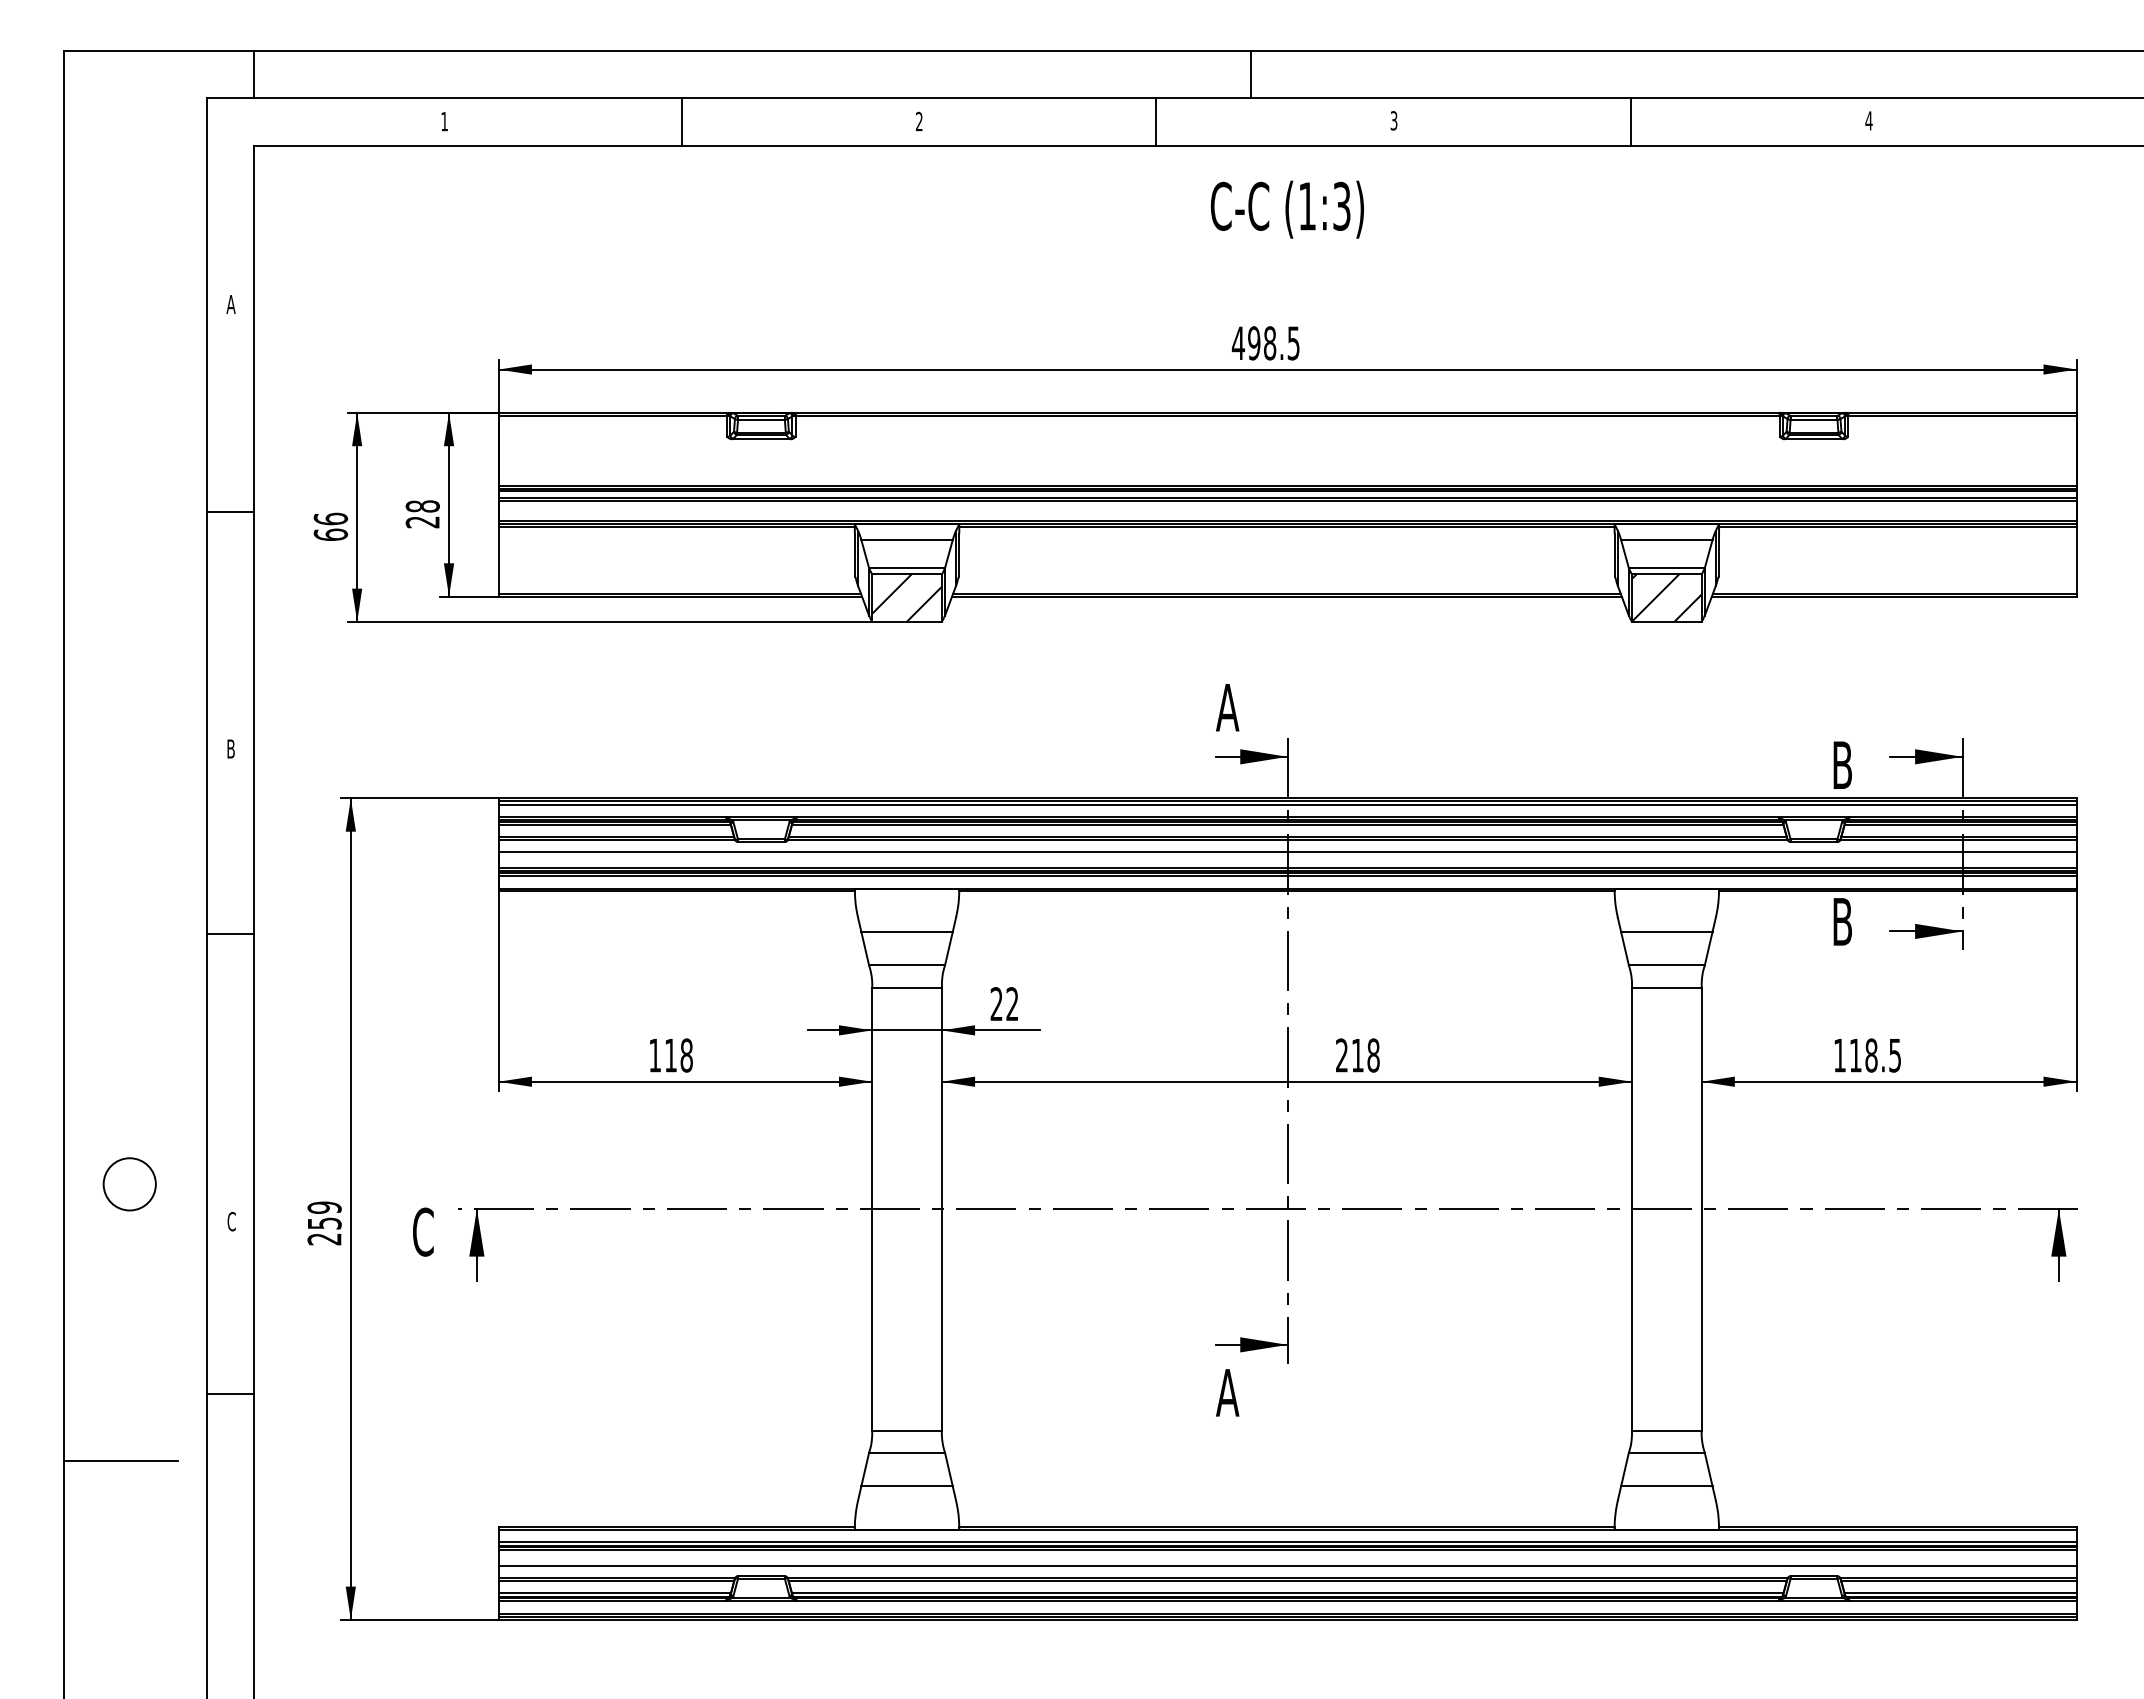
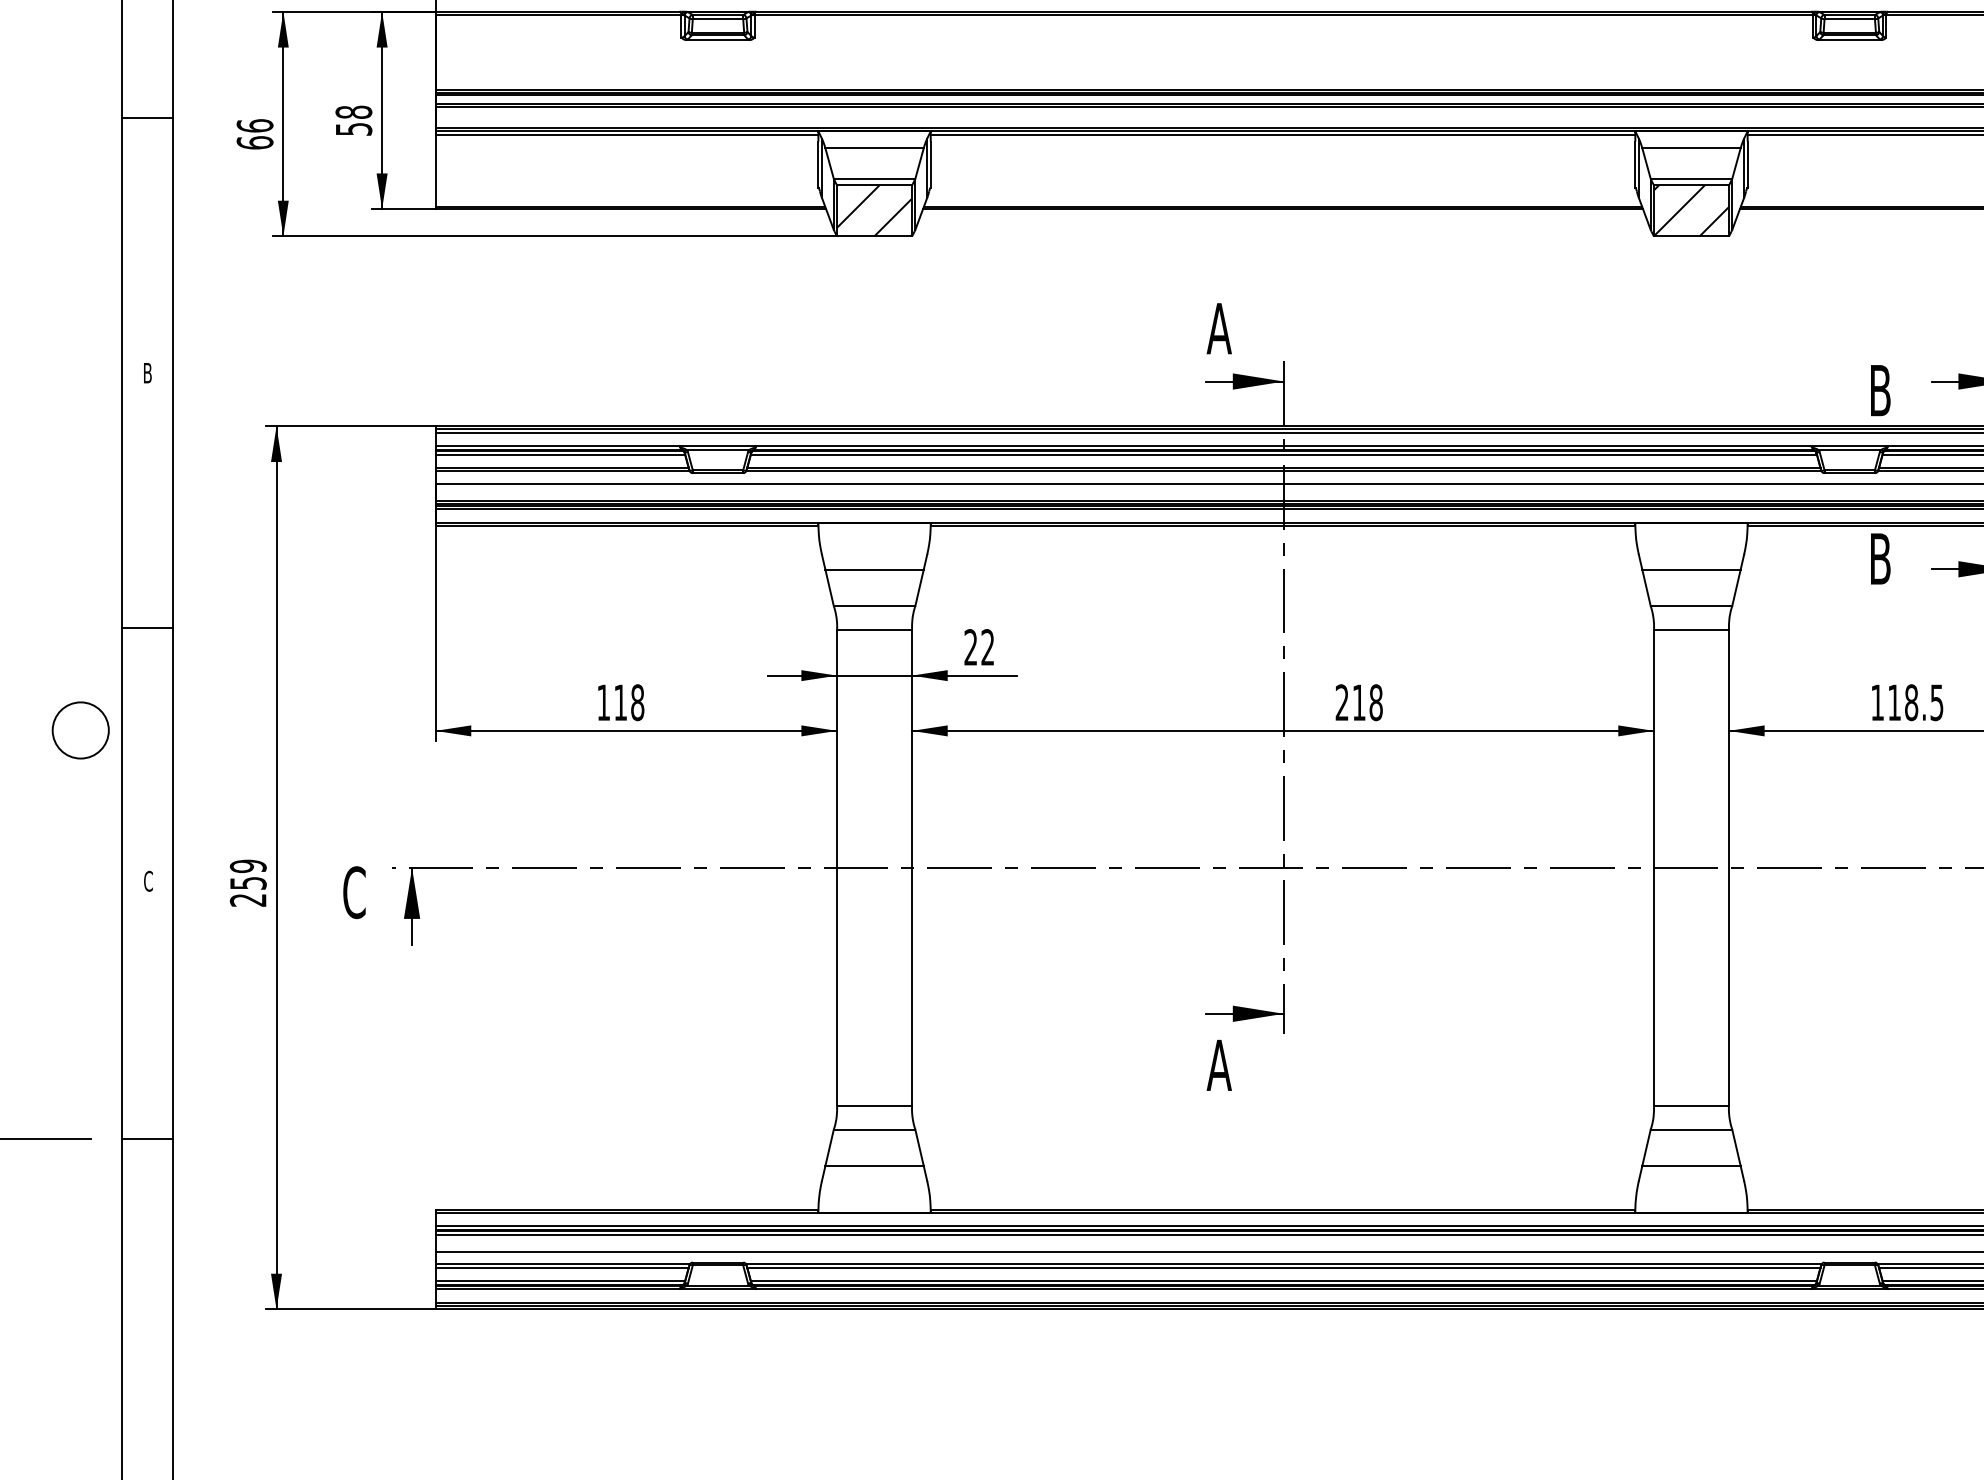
text: (422, 522) -> (353, 129), 28 -> 58
line: (230, 934) -> (147, 628), moved
circle: (129, 1184) -> (80, 730), moved
line: (230, 1394) -> (147, 1139), moved

